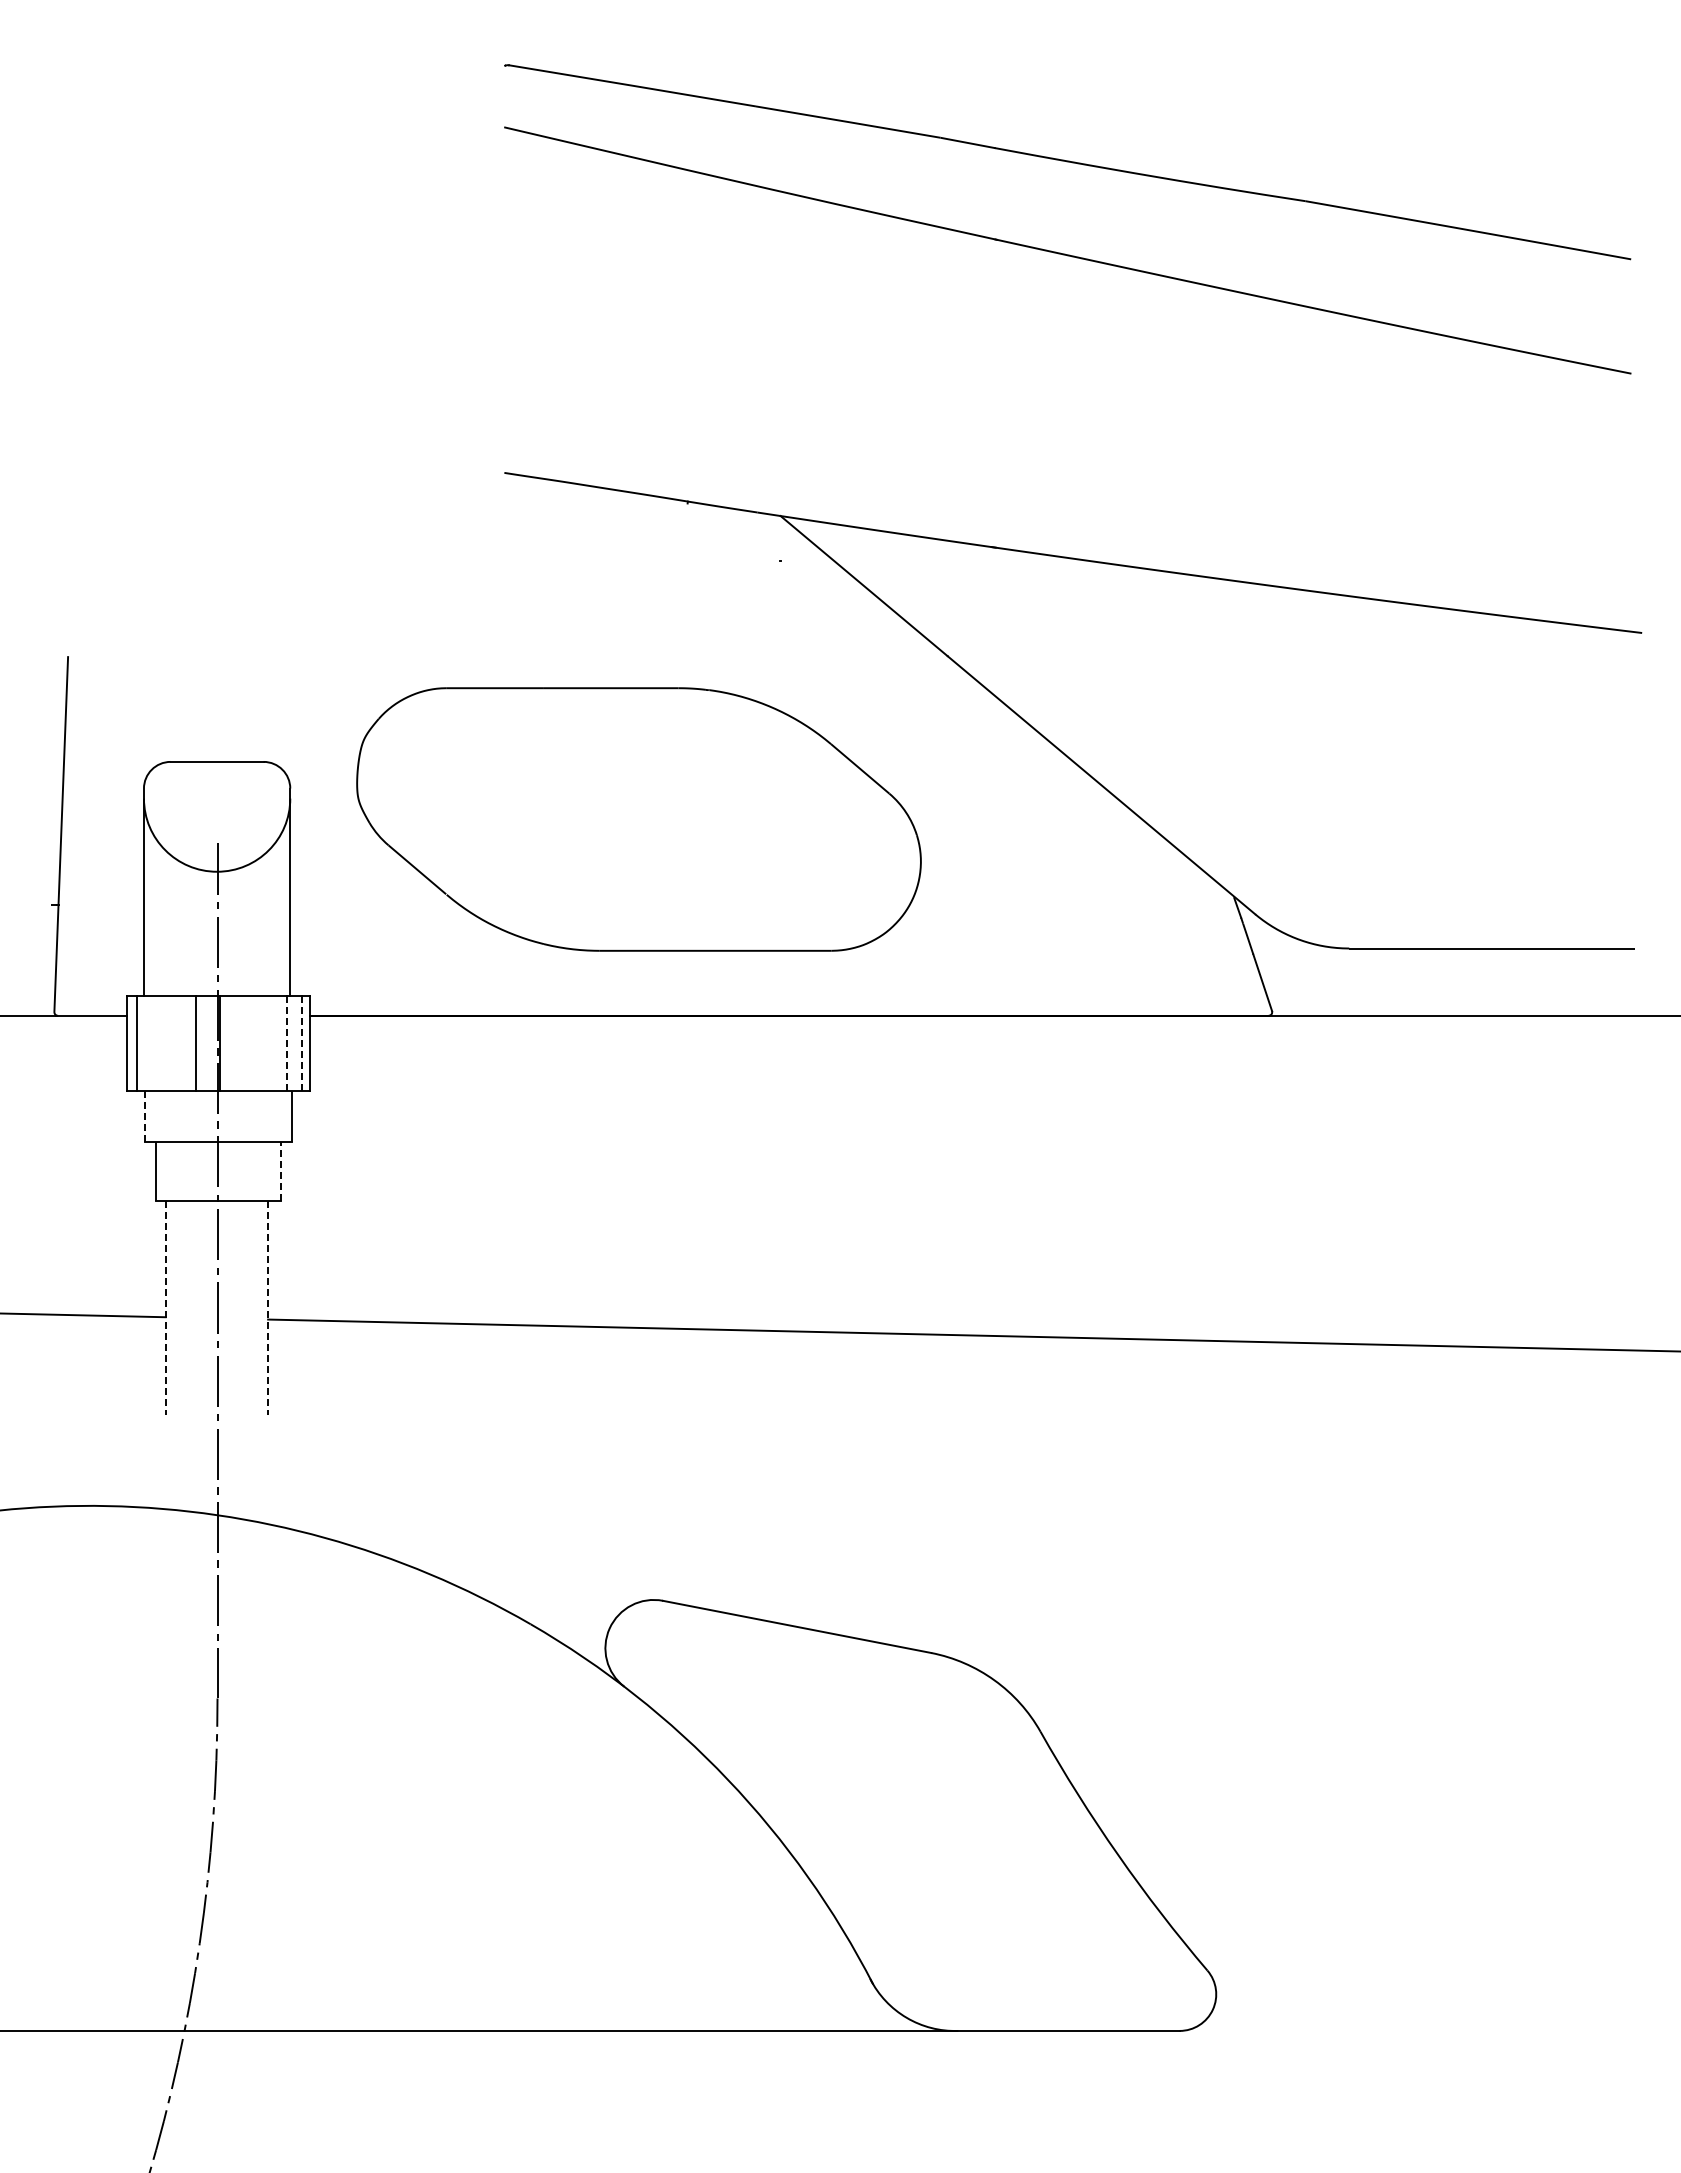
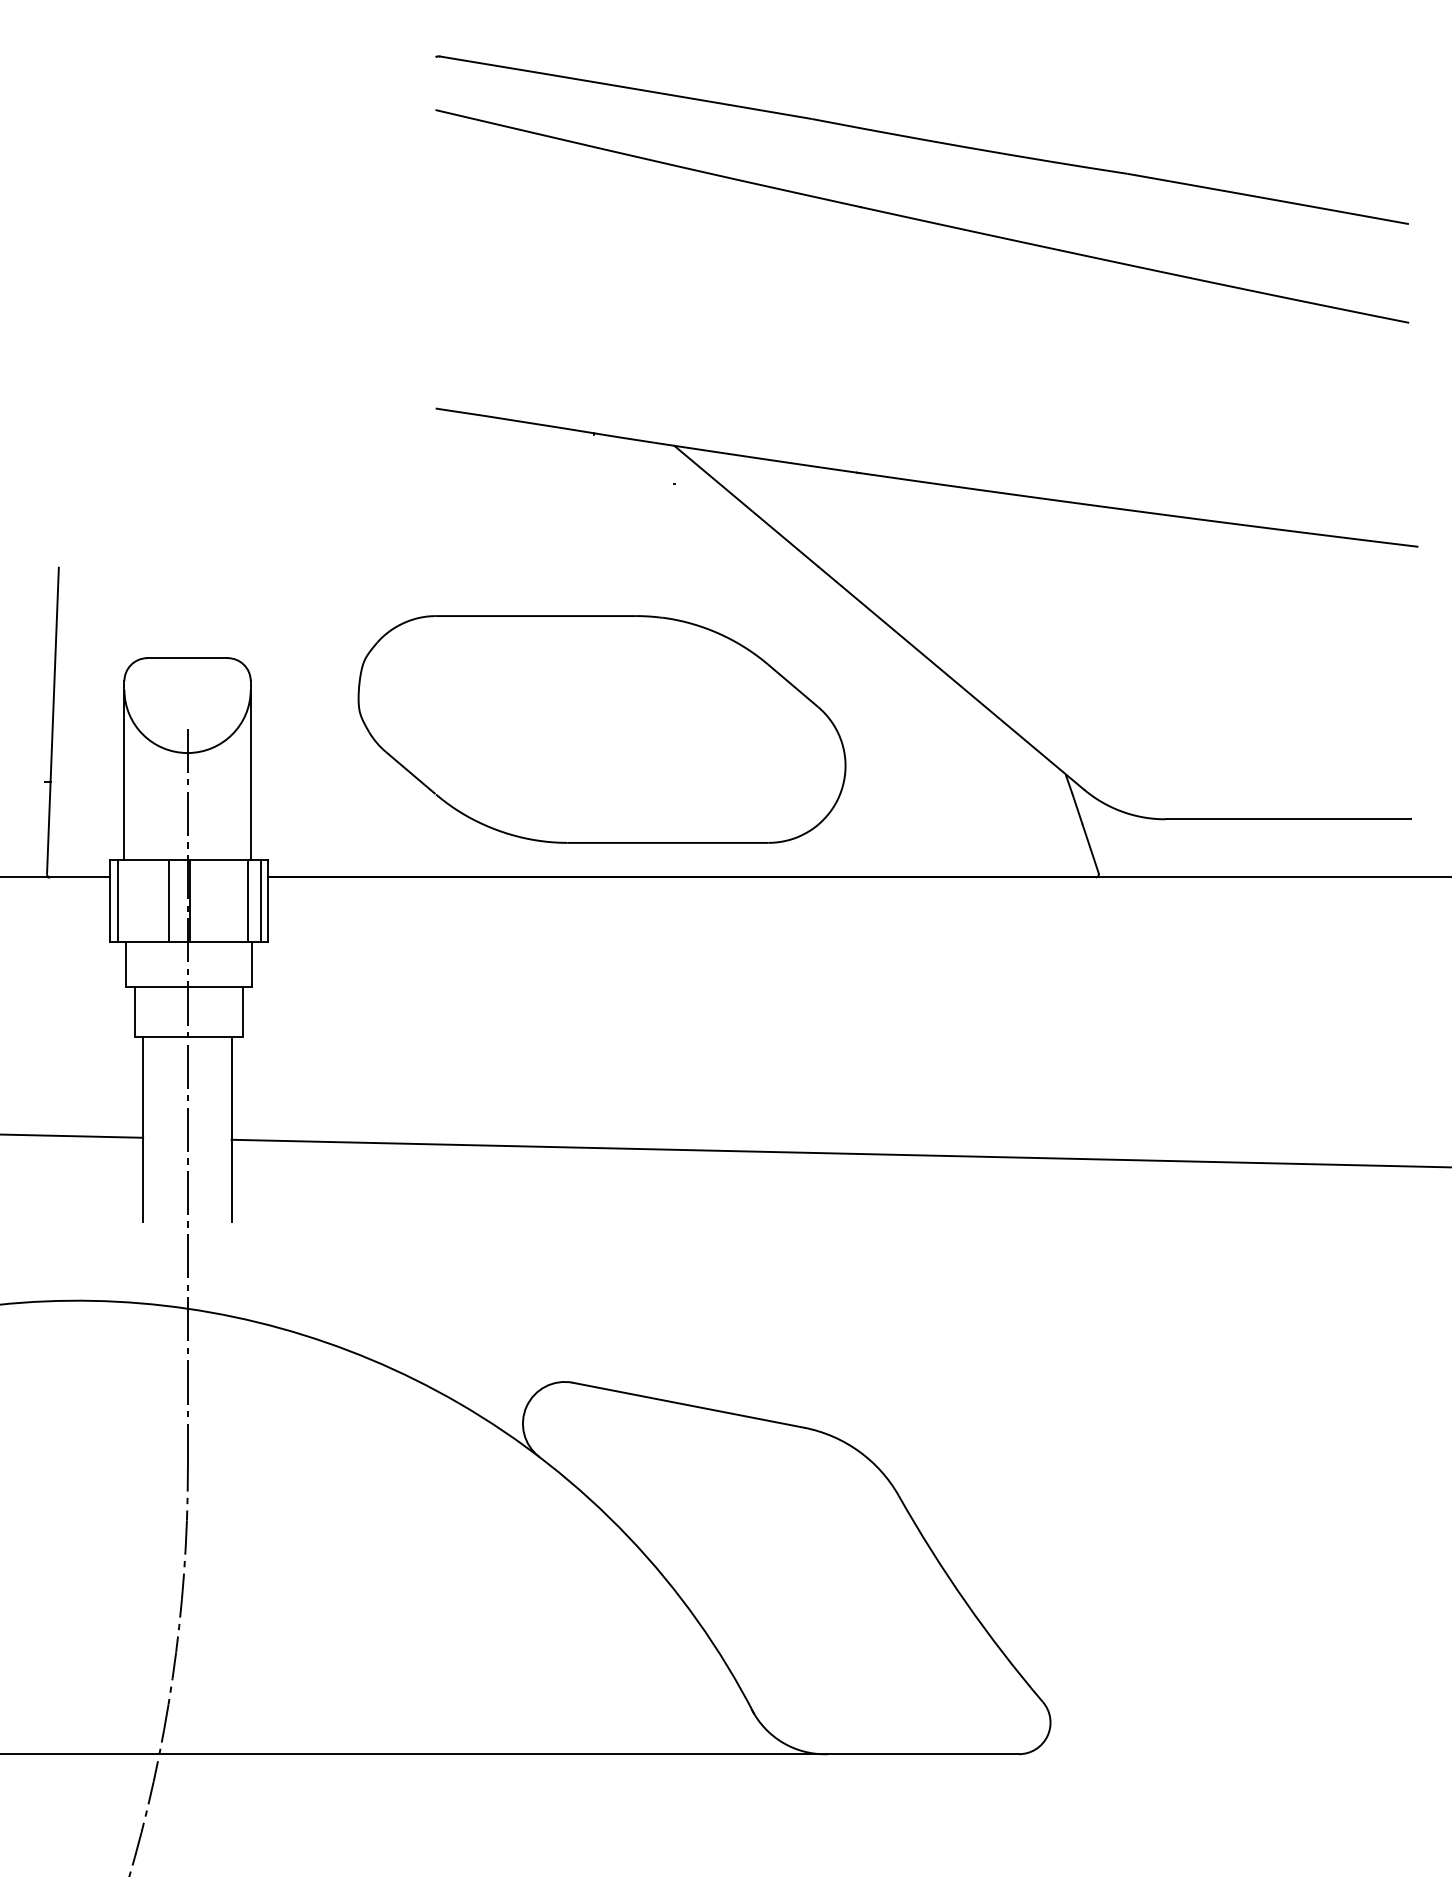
part: (638, 819) -> (601, 729), moved
line: (287, 1043) -> (248, 901), dashed -> solid
line: (301, 1043) -> (260, 901), dashed -> solid
line: (145, 1116) -> (125, 964), dashed -> solid
line: (280, 1171) -> (242, 1011), dashed -> solid
line: (165, 1308) -> (143, 1130), dashed -> solid
line: (268, 1308) -> (231, 1130), dashed -> solid

